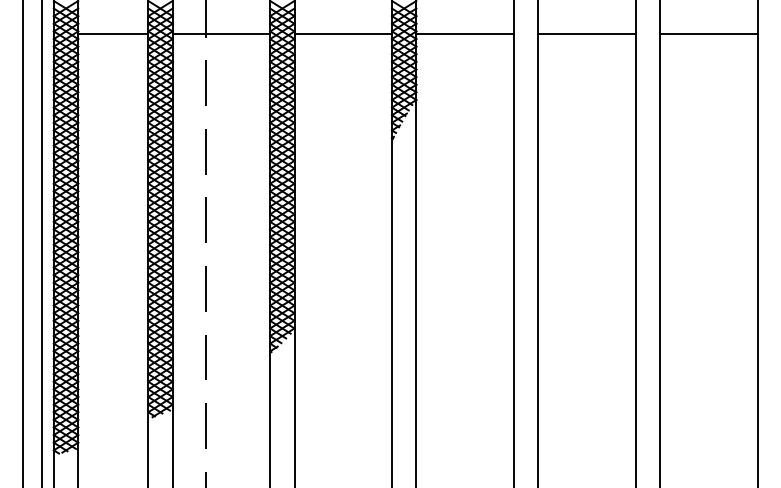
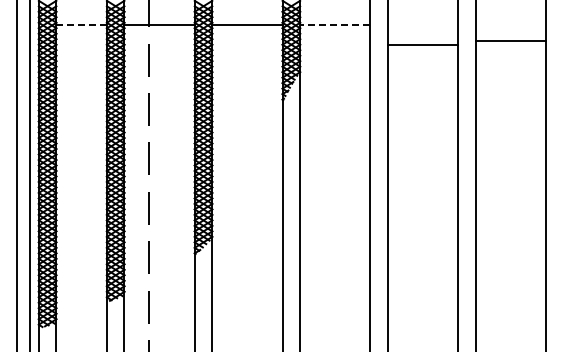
line: (113, 33) -> (81, 24), solid -> dashed
line: (464, 33) -> (334, 24), solid -> dashed
line: (587, 33) -> (423, 44), moved
line: (708, 33) -> (510, 40), moved

